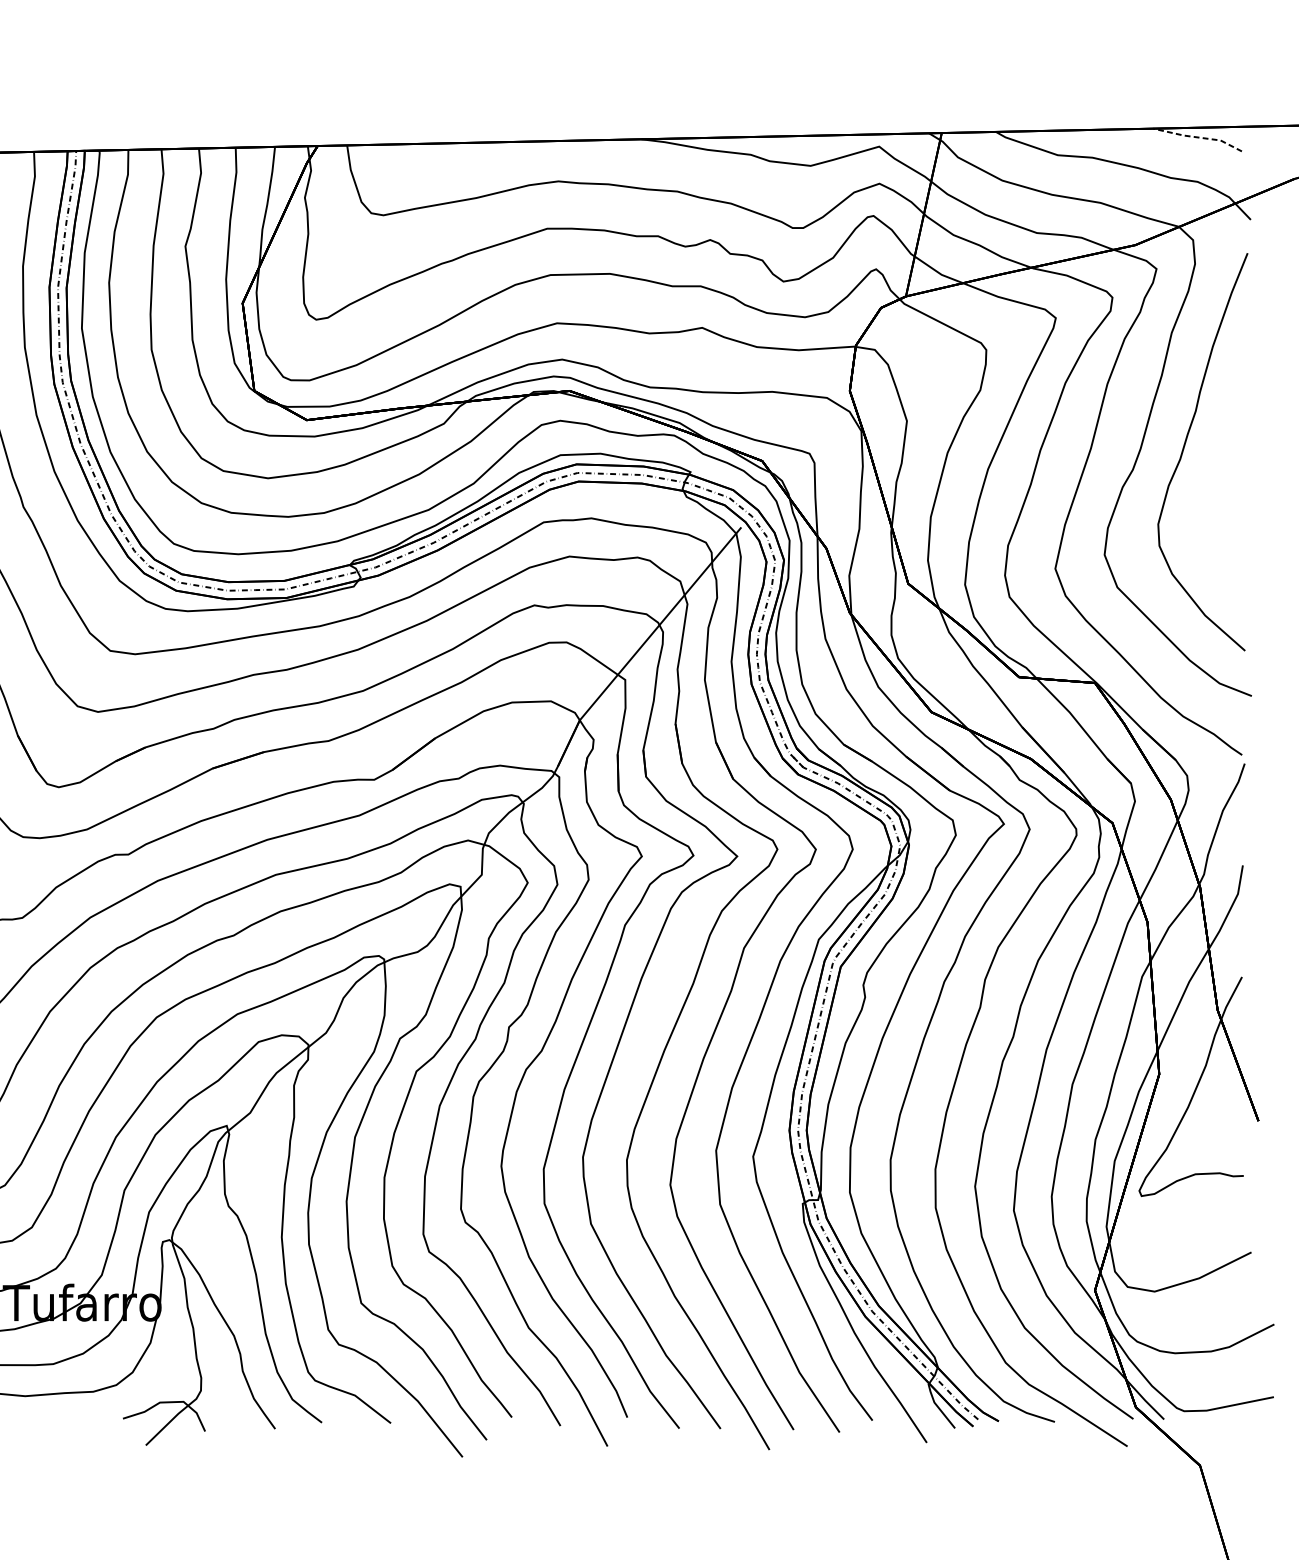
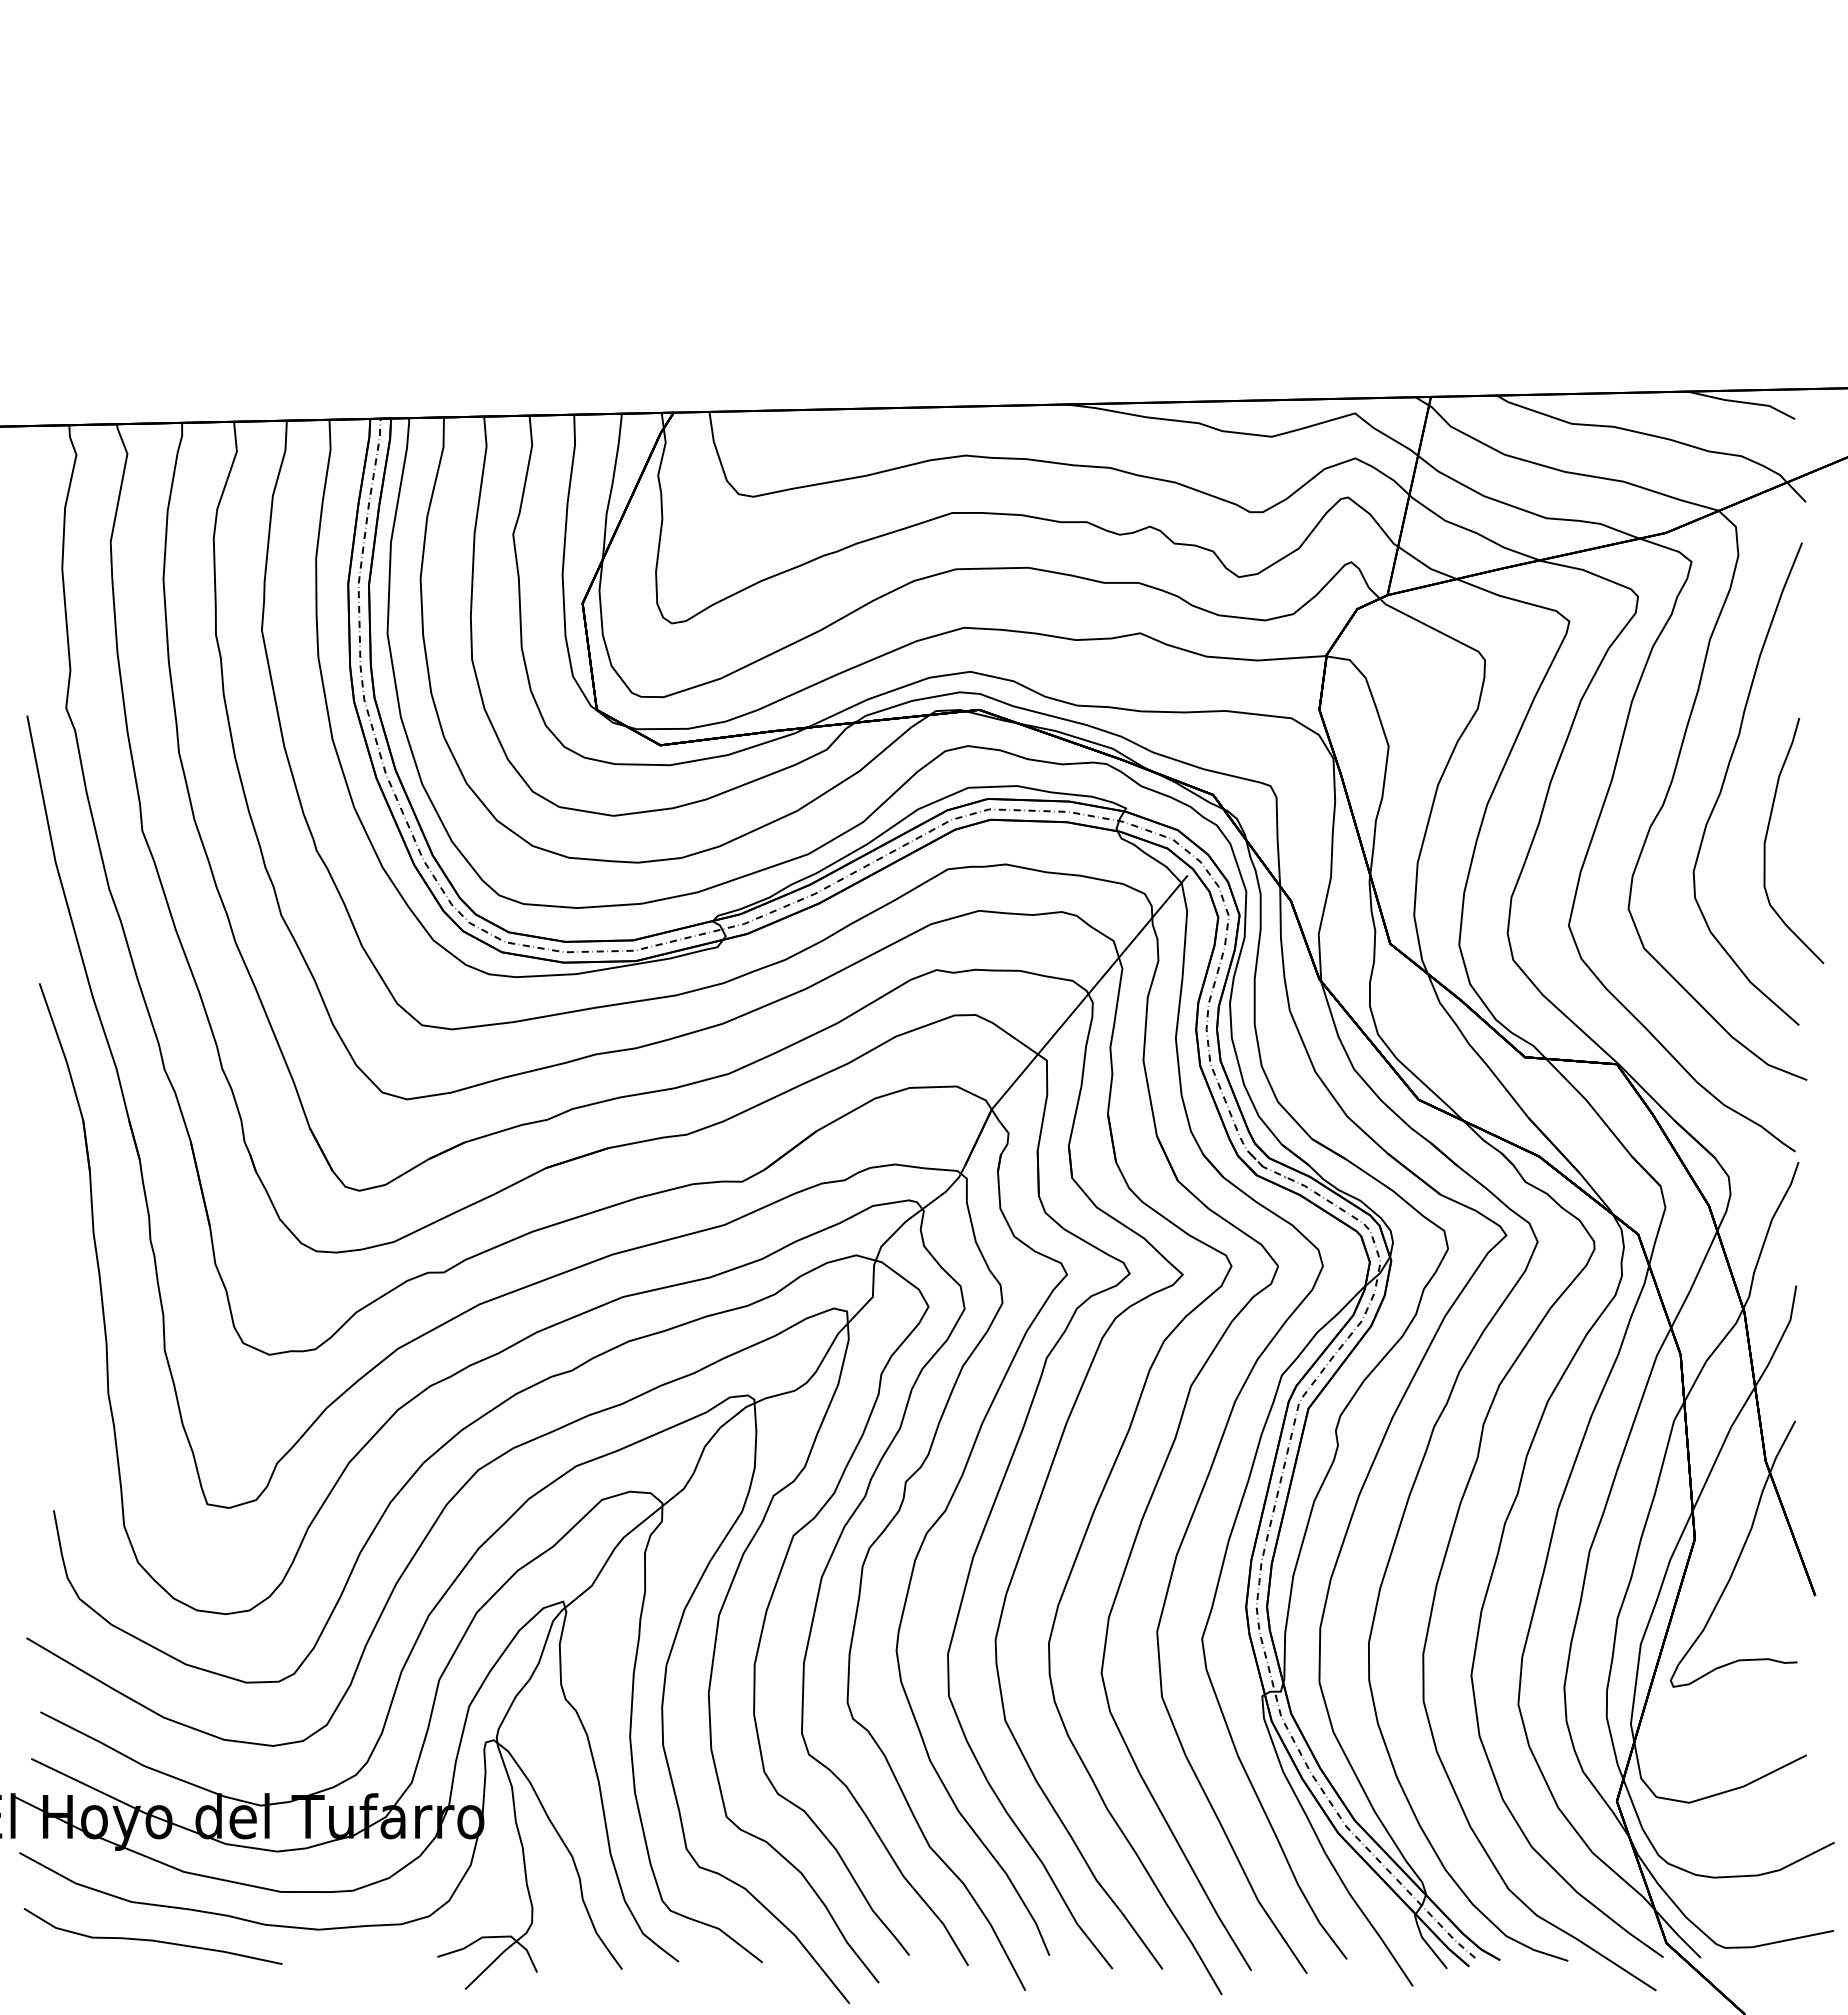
line: (1198, 137) -> (1742, 402), dashed -> solid
curve: (1219, 494) -> (1767, 835), added

